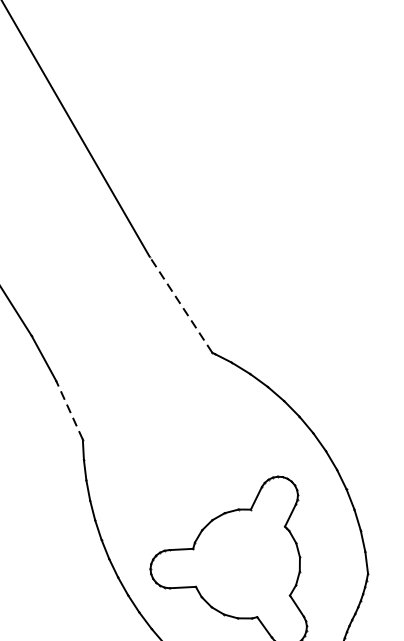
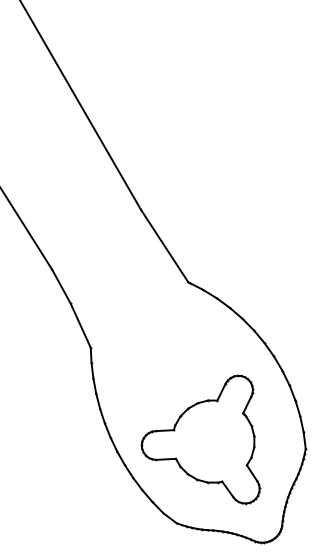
line: (180, 303) -> (164, 245), dashed -> solid
line: (69, 409) -> (80, 325), dashed -> solid

